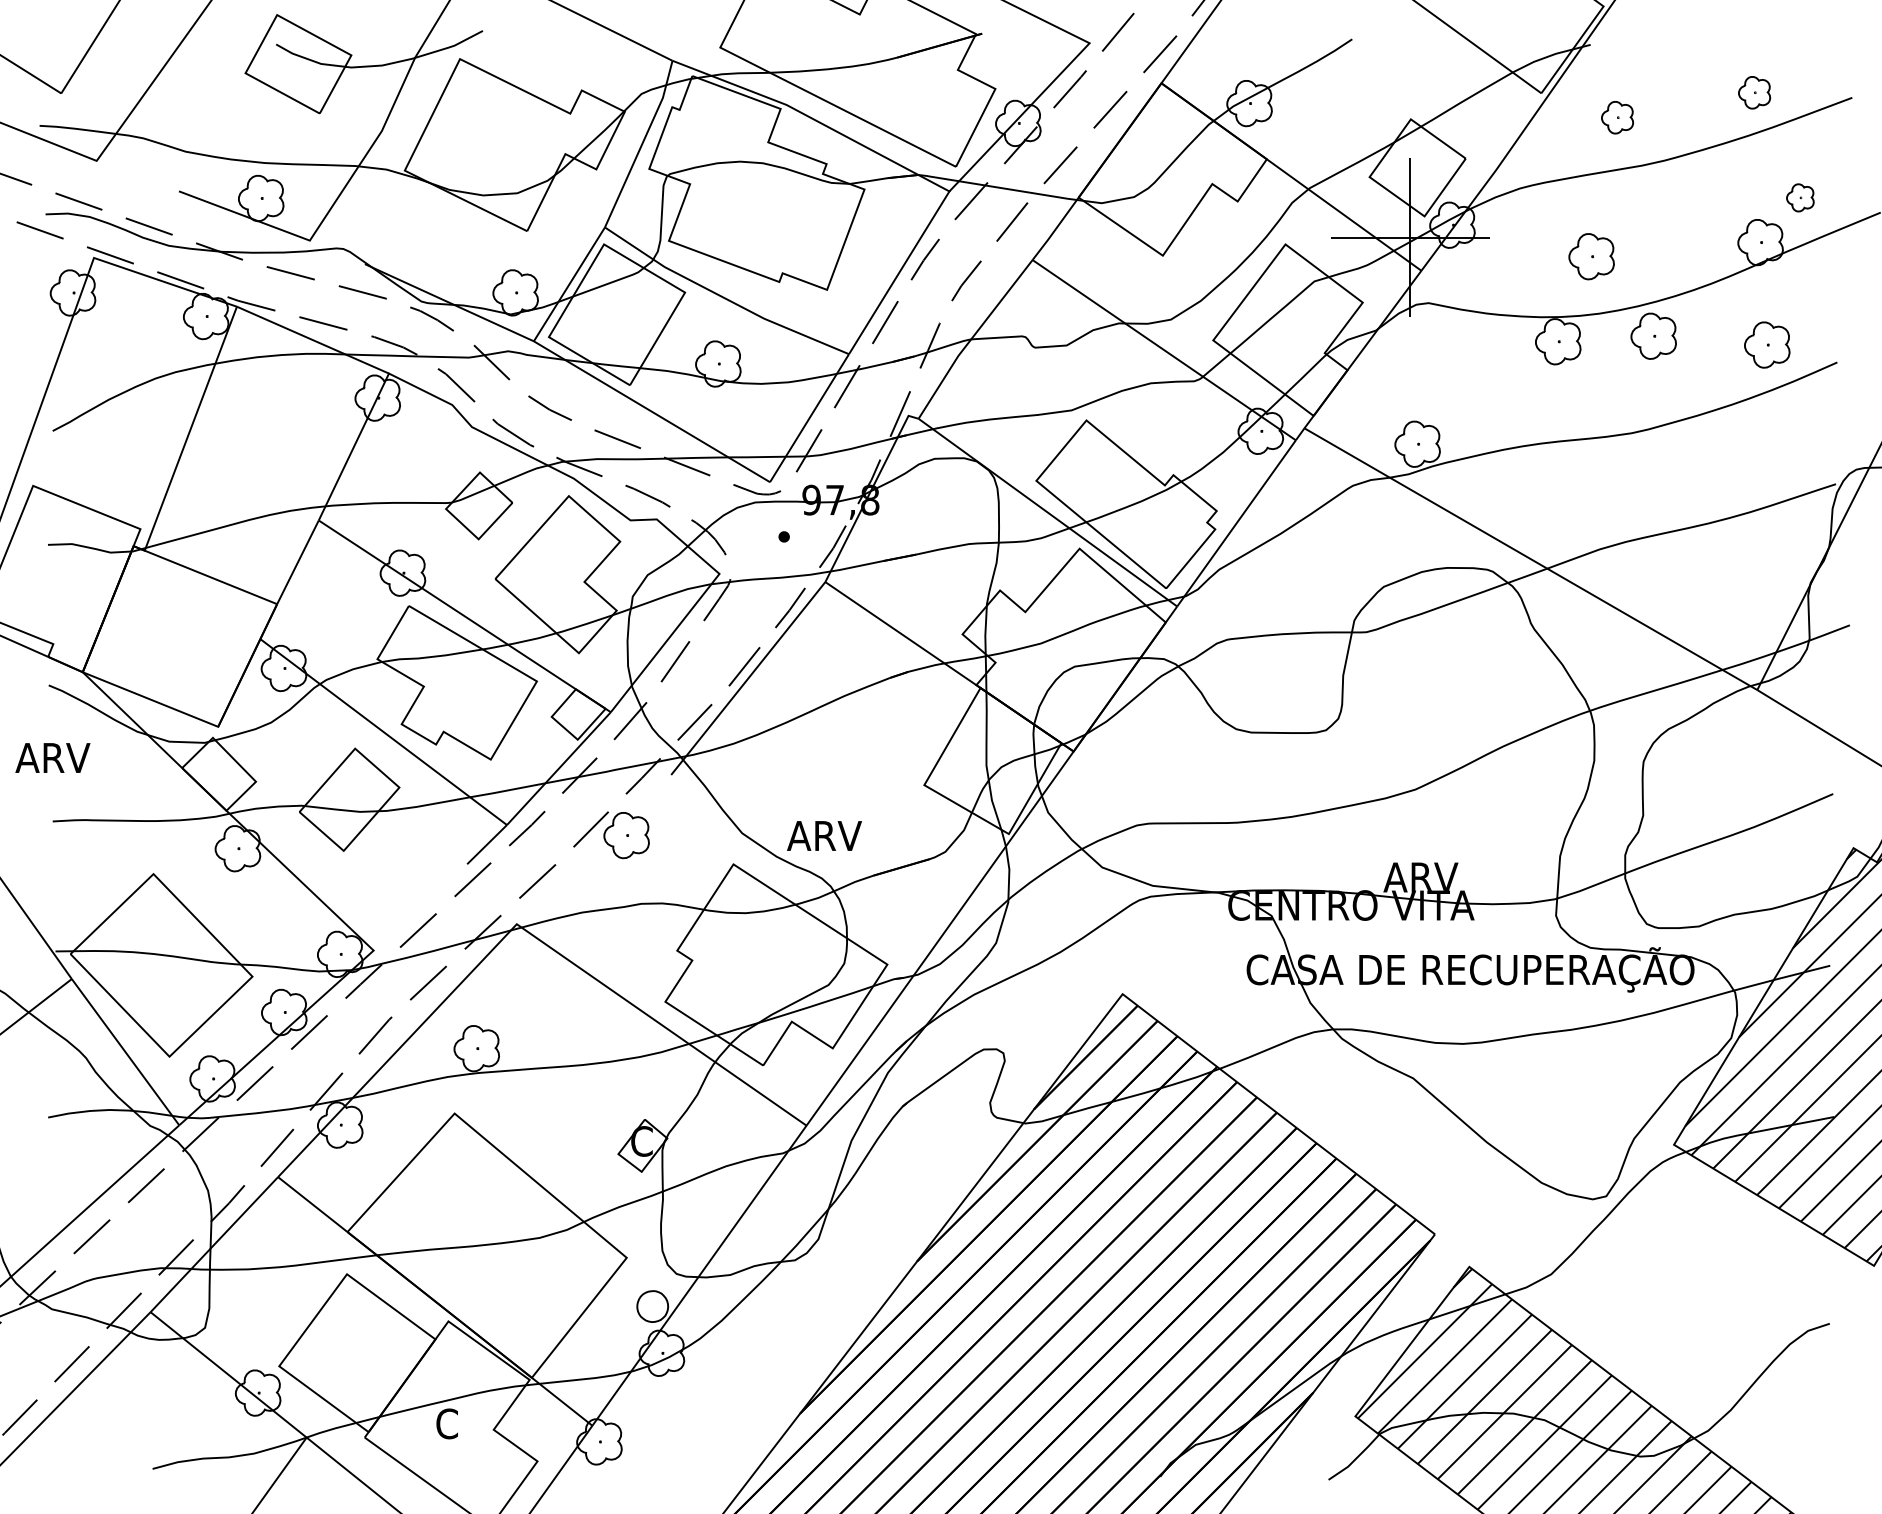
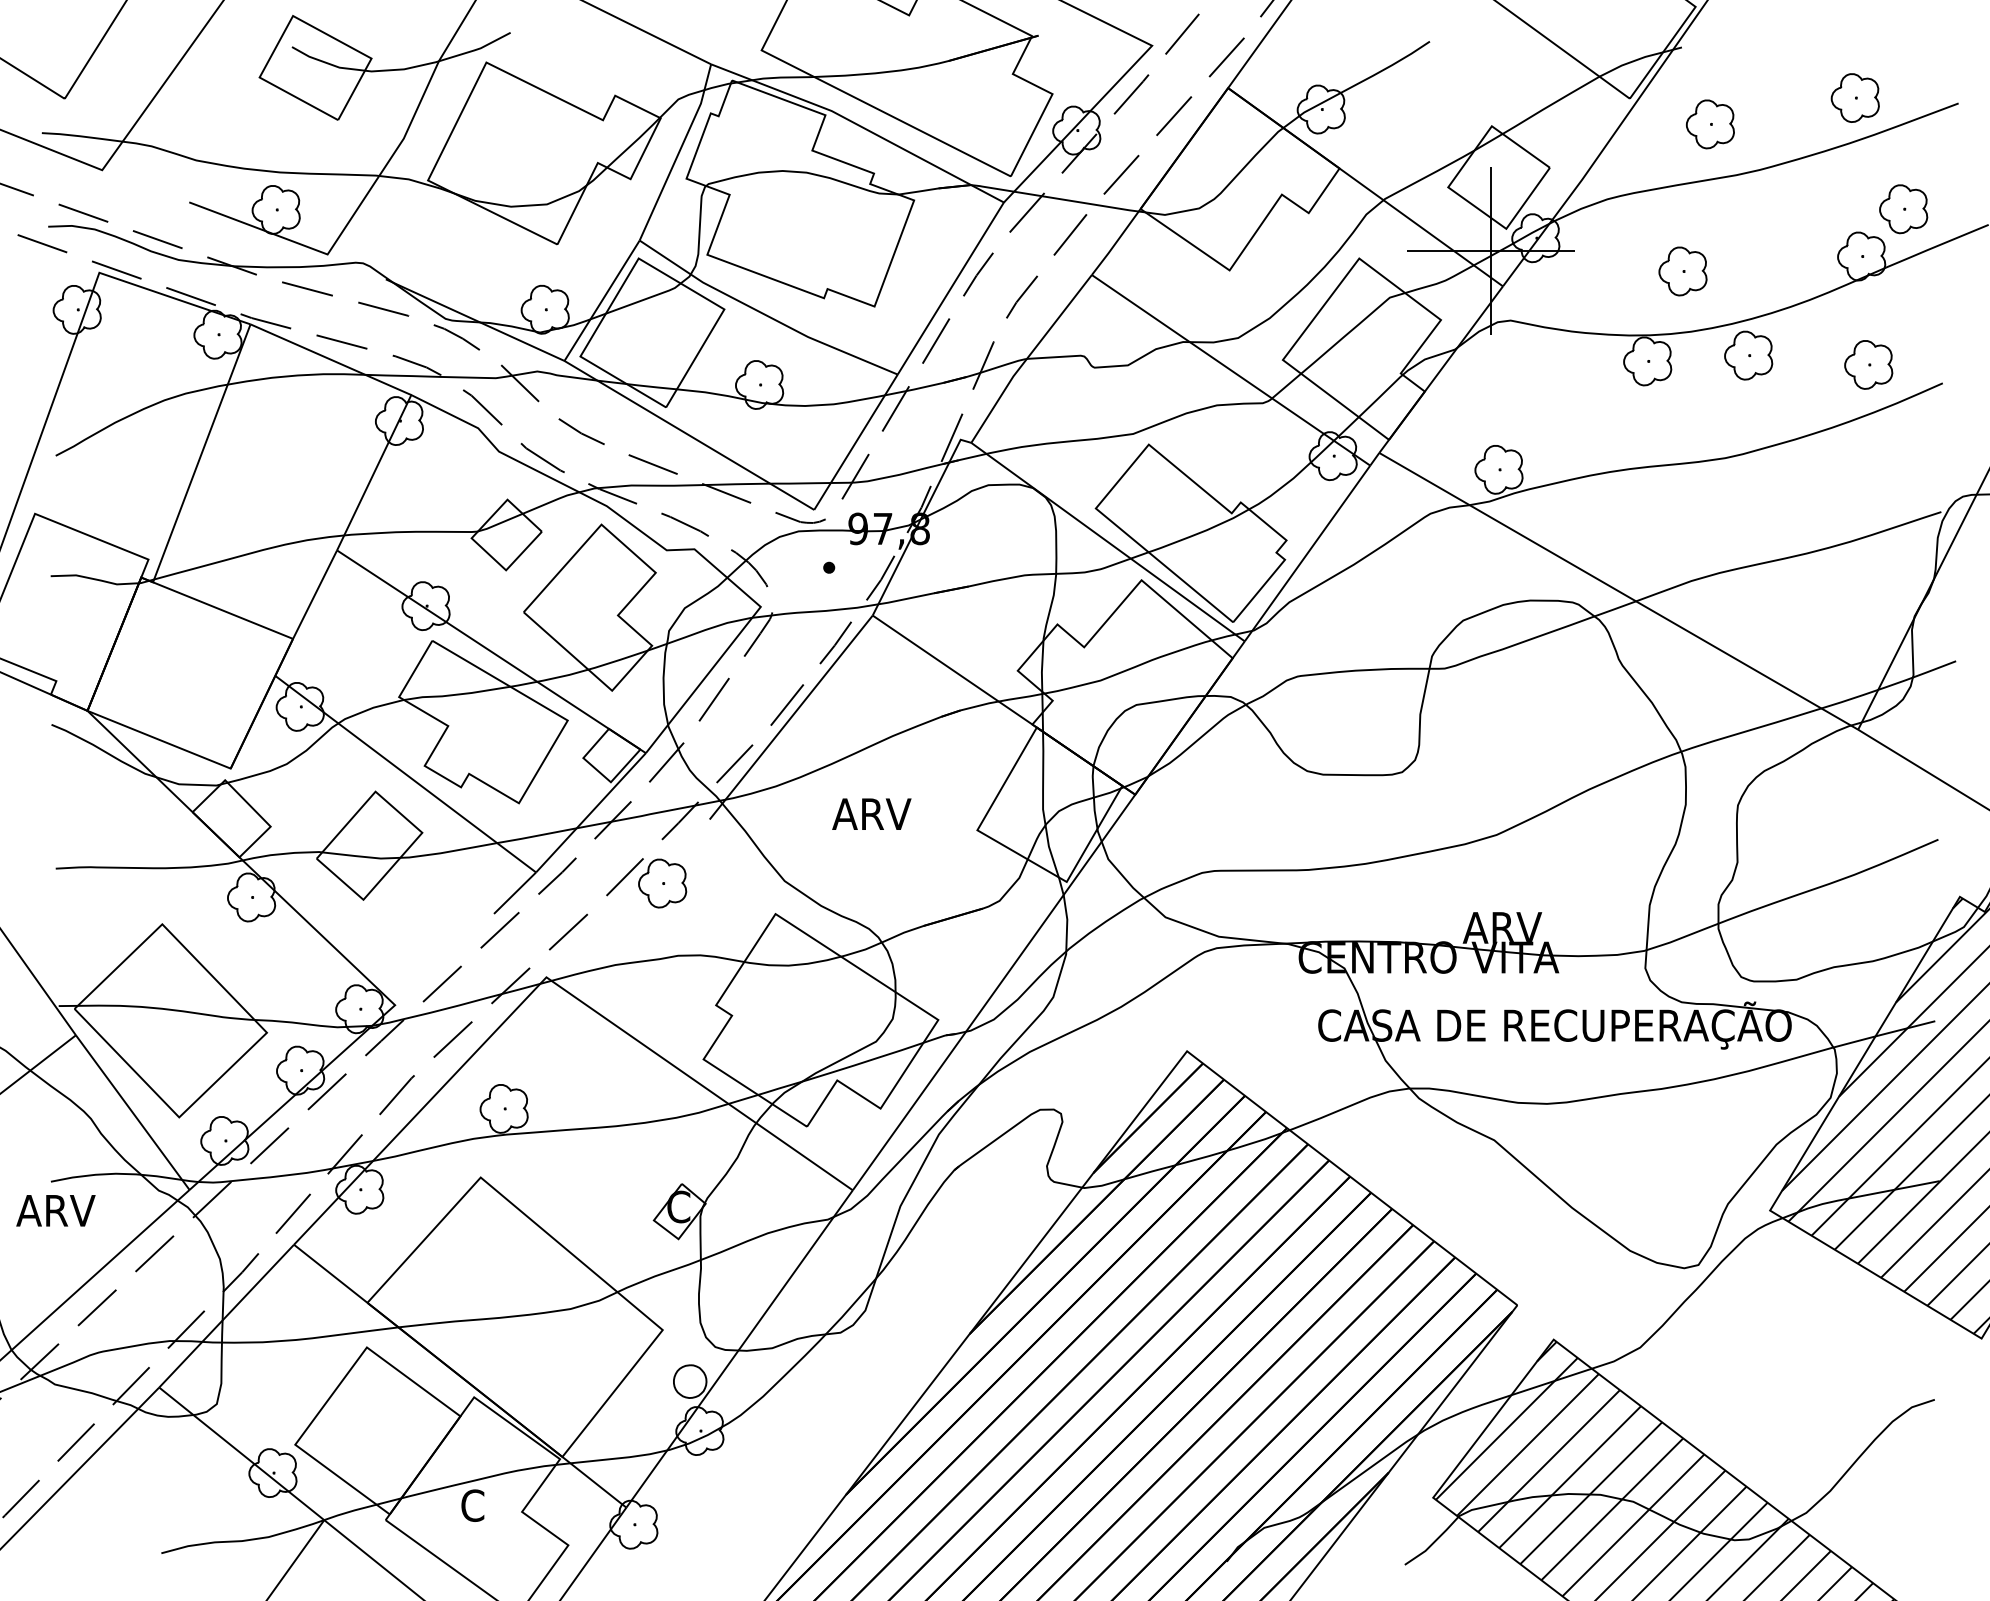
part: (1754, 92) -> (1855, 97), size x1.43
part: (1617, 117) -> (1710, 124), size x1.43
part: (1800, 197) -> (1903, 208), size x1.67
text: (52, 757) -> (55, 1210), moved
text: (824, 835) -> (871, 813), moved

